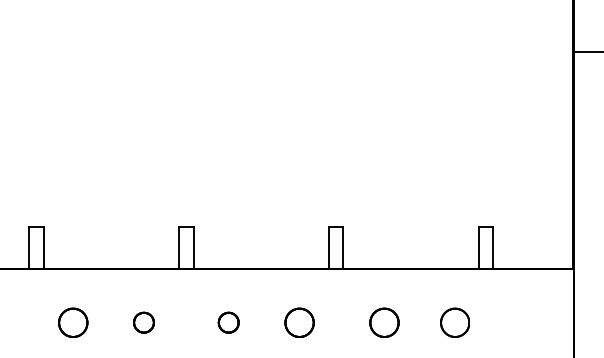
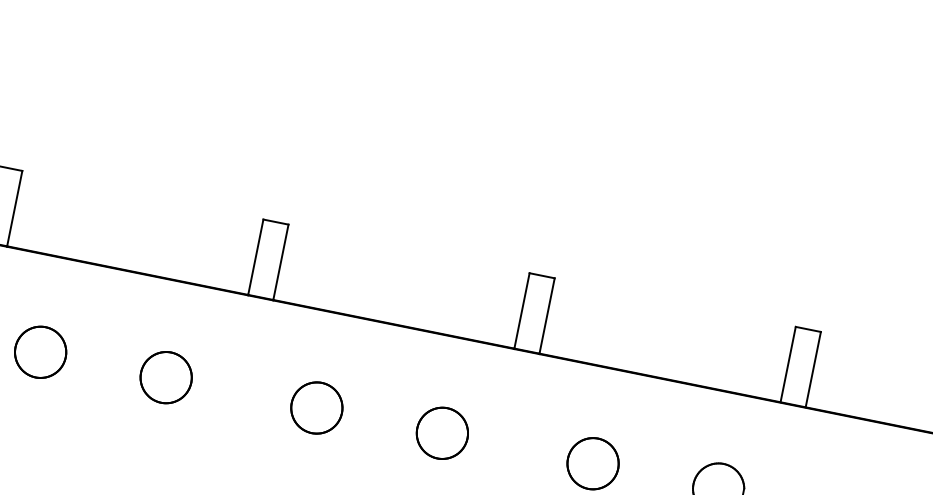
part: (143, 322) -> (165, 376), size x1.43
part: (228, 322) -> (316, 407), size x1.43

